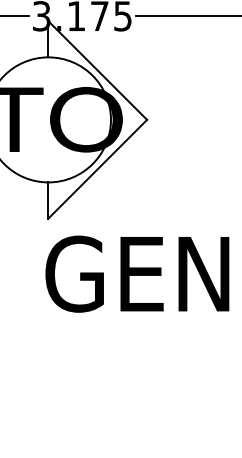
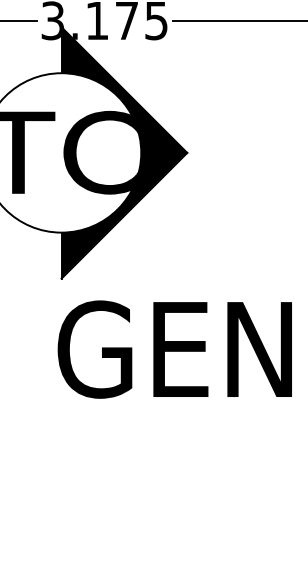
fill: (97, 119) -> (124, 152), added

